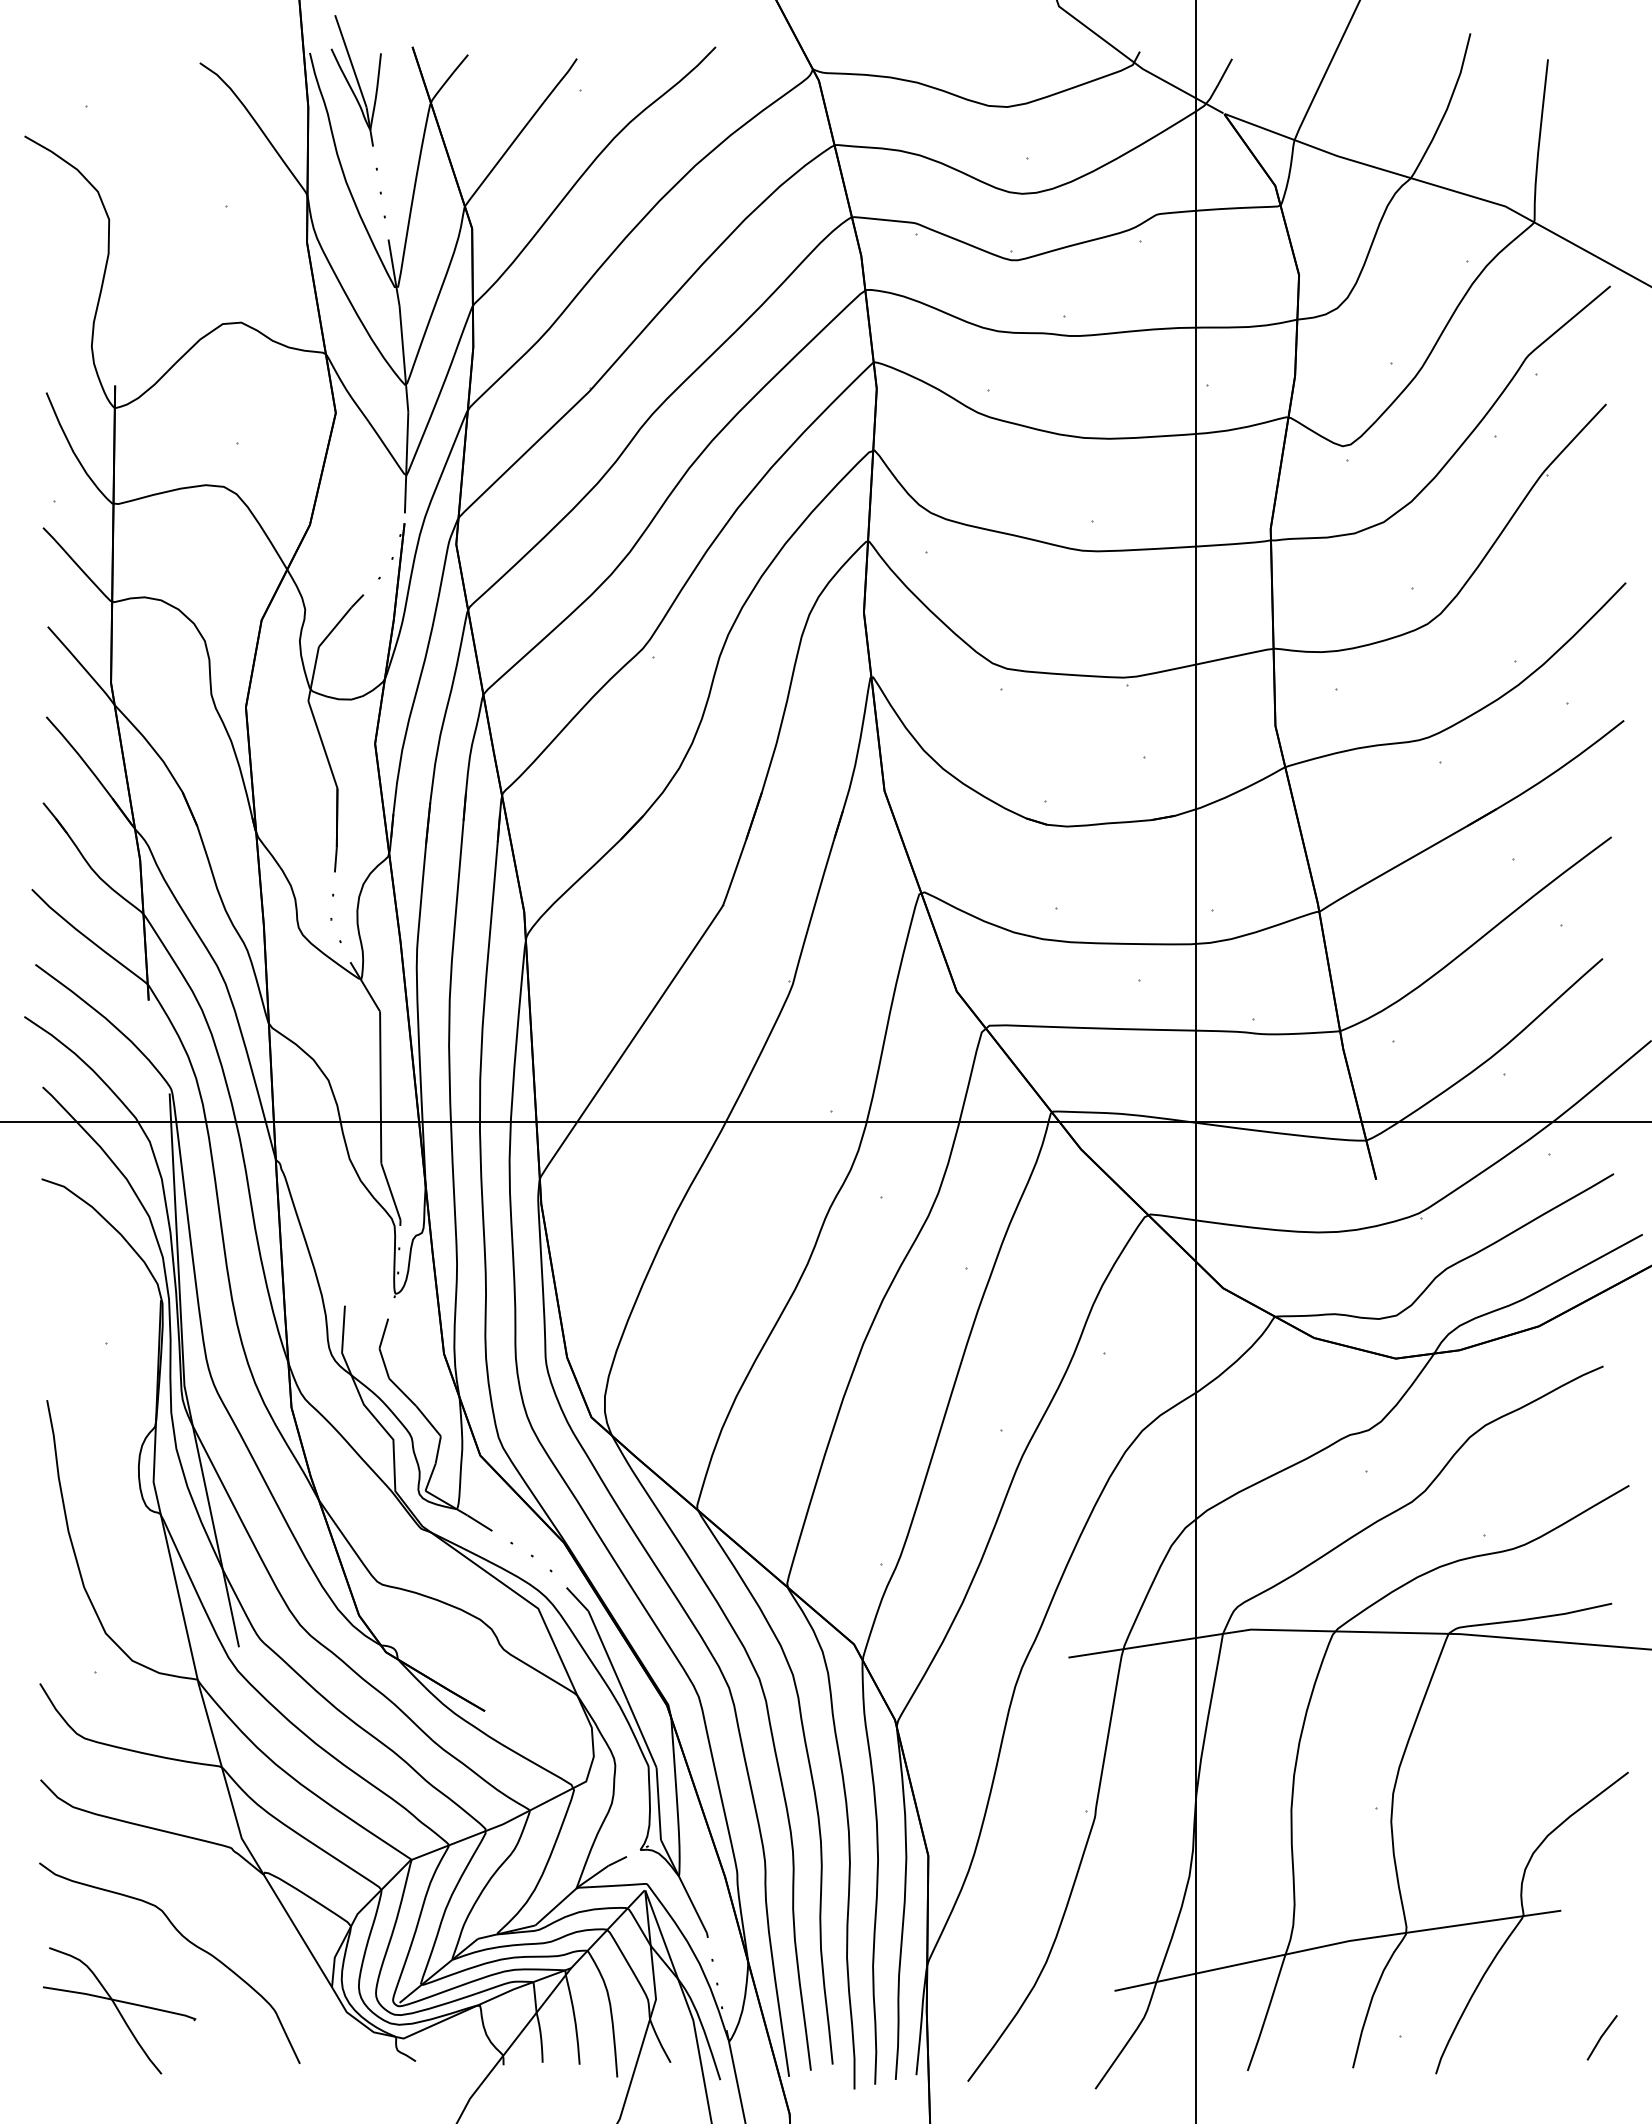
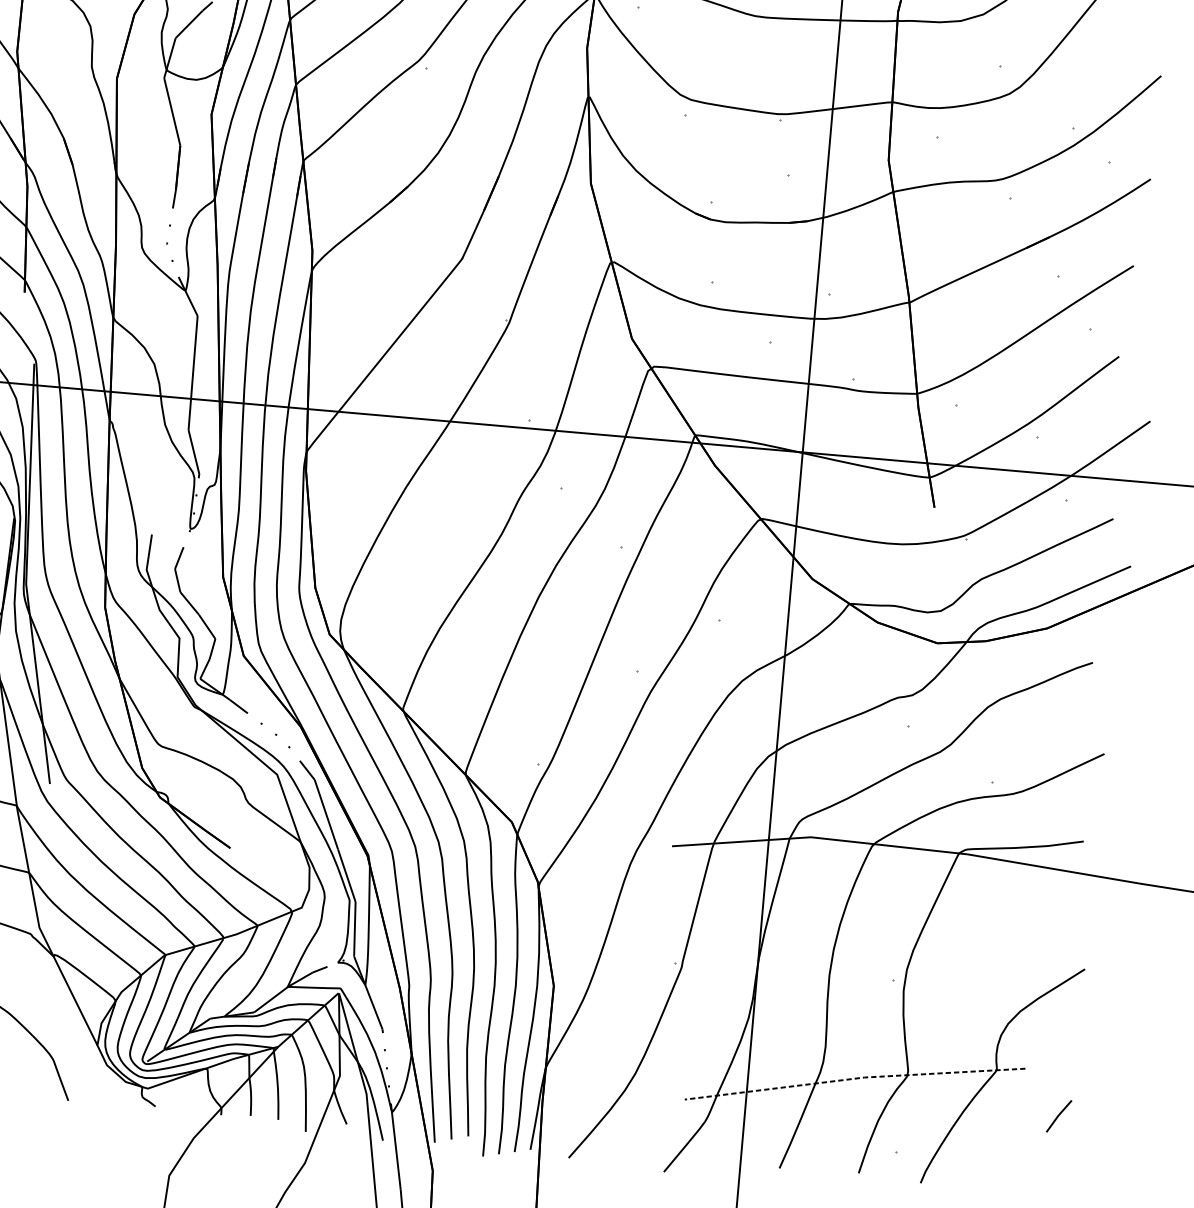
line: (1337, 1943) -> (855, 1078), solid -> dashed
line: (1601, 2037) -> (1058, 1116), moved

